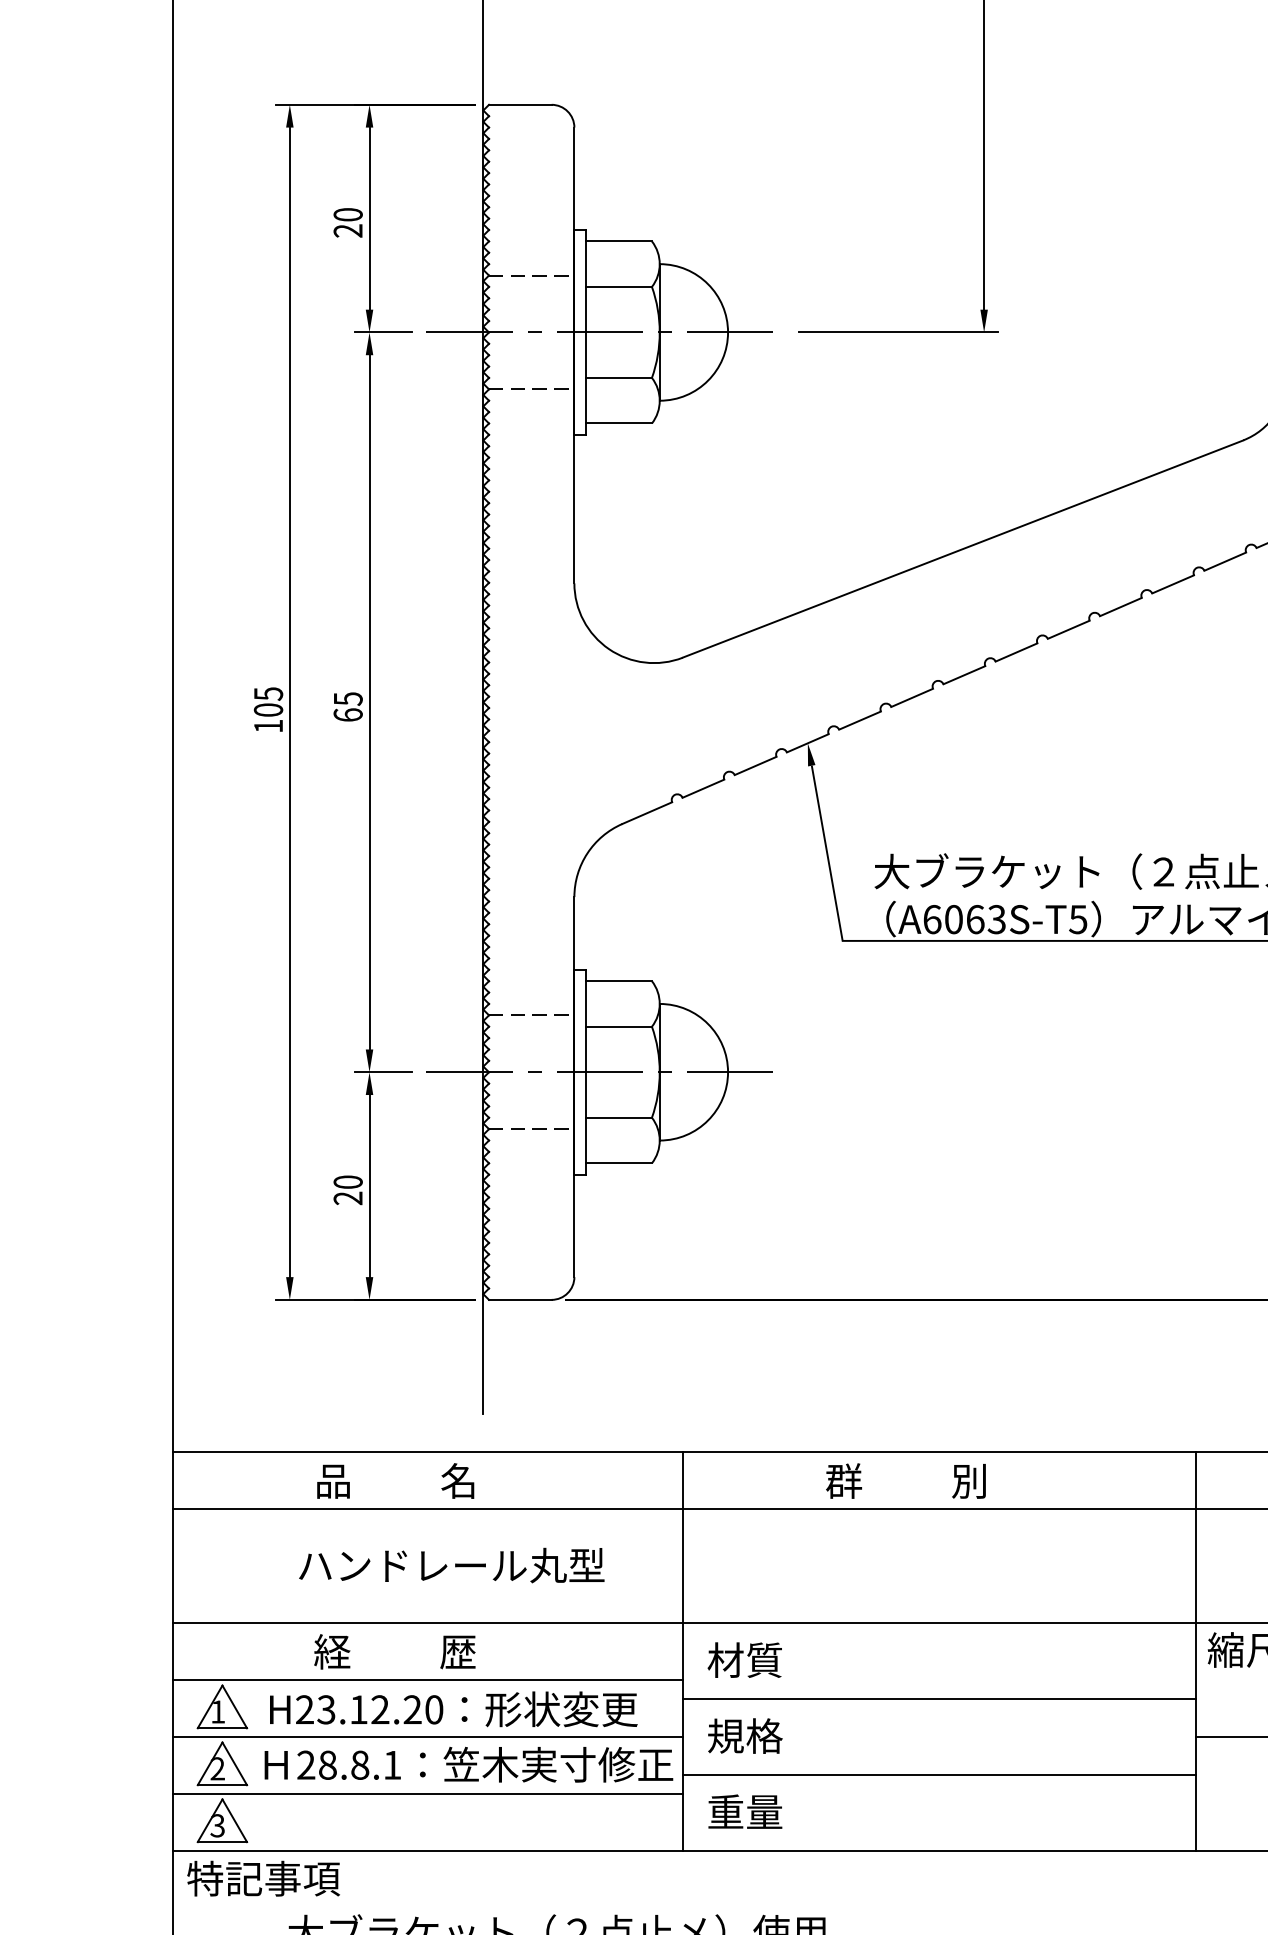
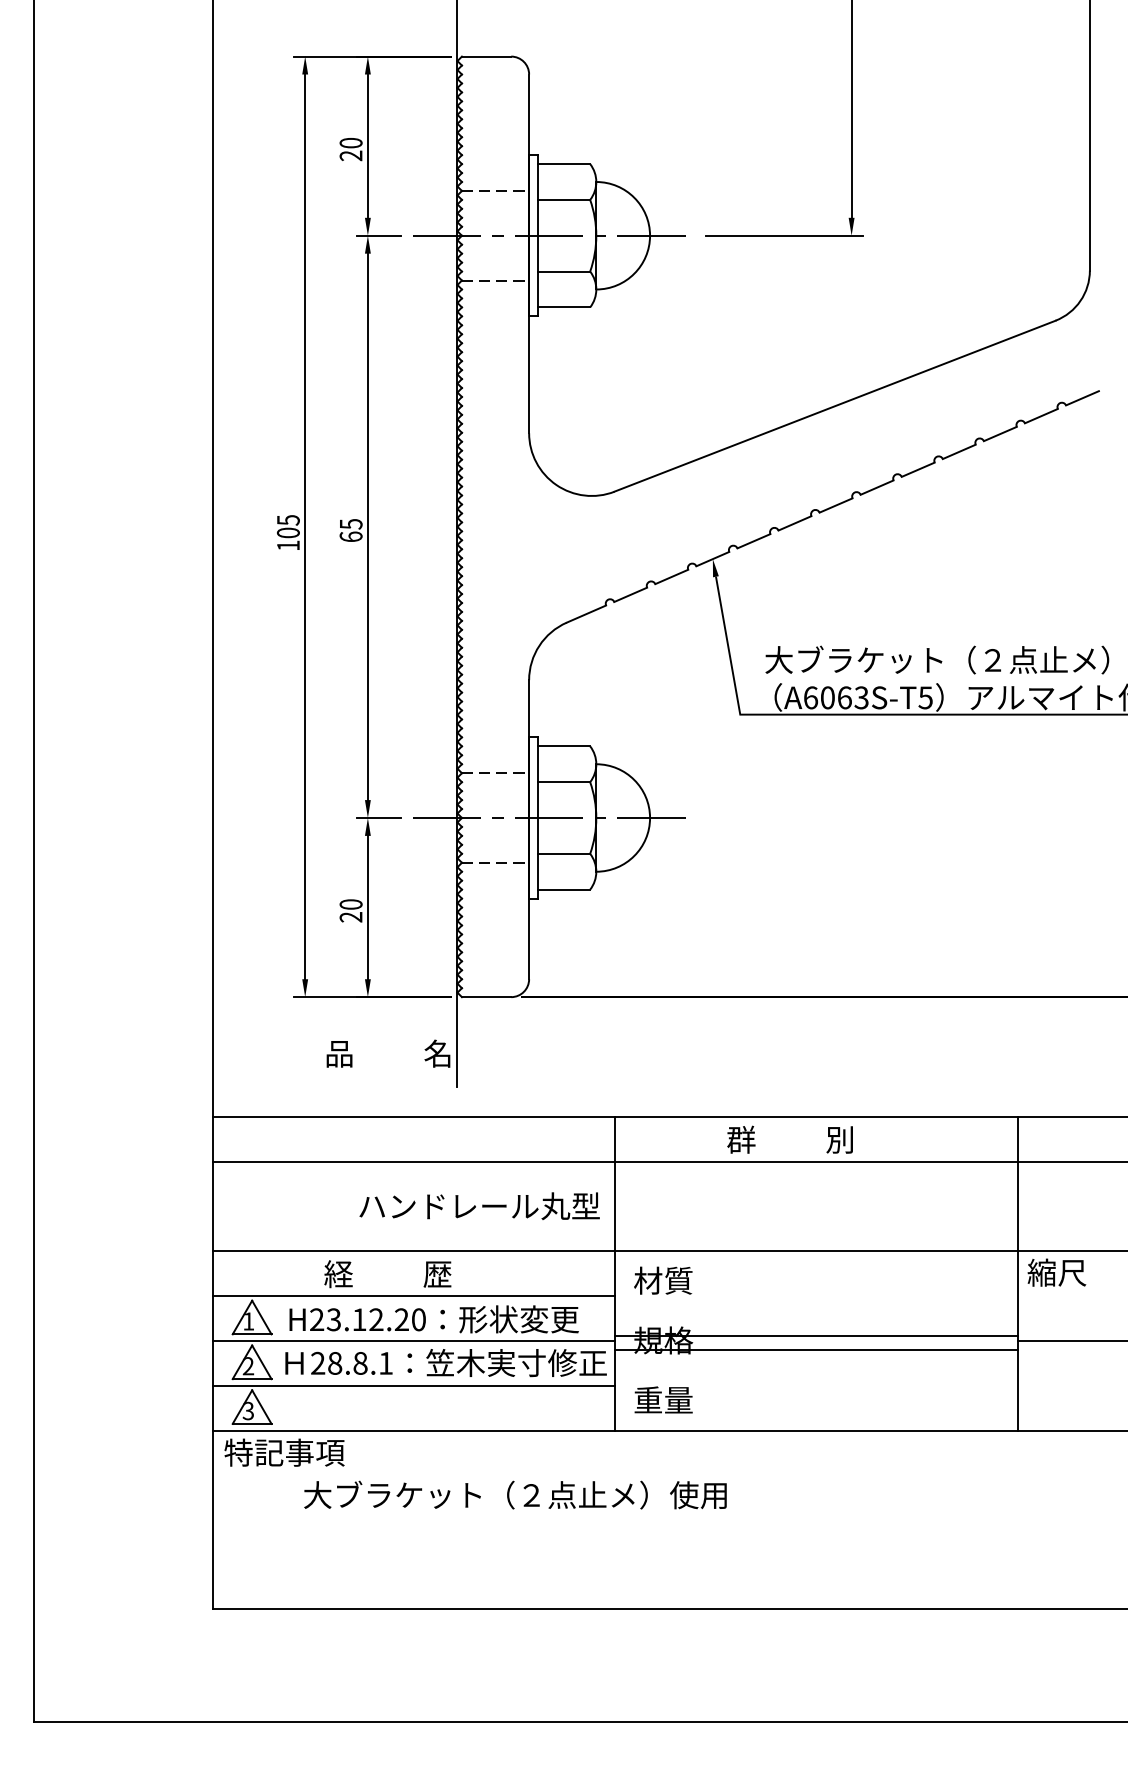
text: (395, 1480) -> (388, 1053), moved
text: (451, 1564) -> (479, 1205), moved
line: (939, 1699) -> (816, 1350), moved
line: (939, 1774) -> (816, 1335), moved

